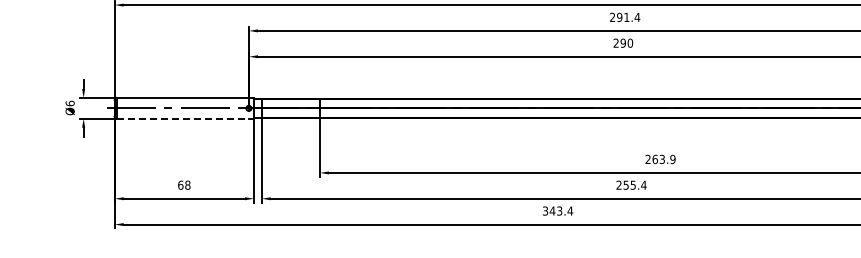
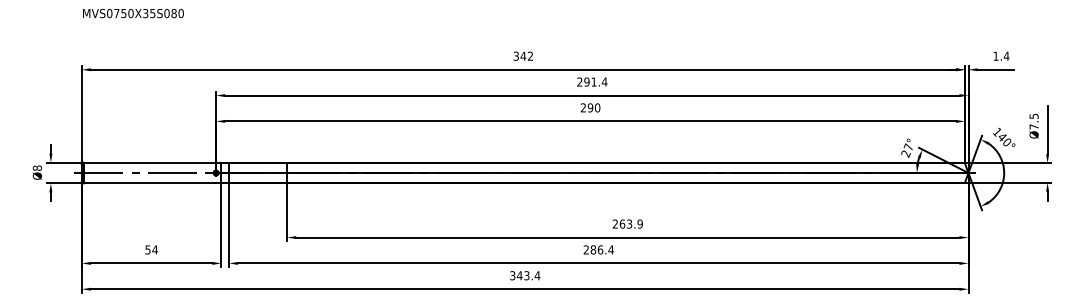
text: (69, 102) -> (36, 167), Ø6 -> Ø8
line: (183, 118) -> (150, 183), dashed -> solid
text: (184, 184) -> (151, 249), 68 -> 54
text: (629, 184) -> (596, 249), 255.4 -> 286.4

